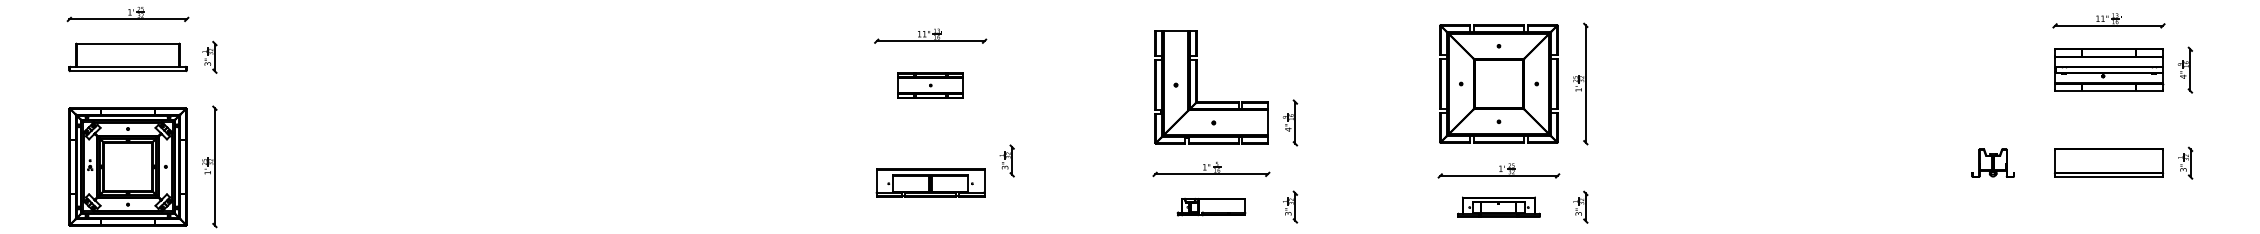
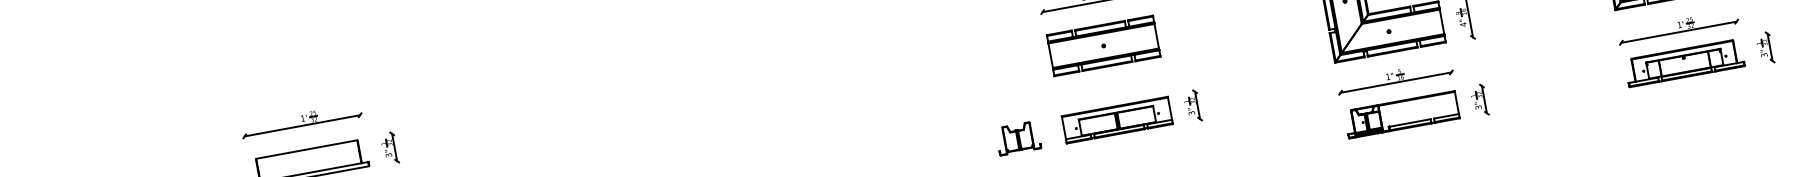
part: (930, 85) -> (1103, 45), size x1.67
part: (829, 160) -> (1017, 137), added
part: (930, 182) -> (1117, 119), moved
part: (1211, 206) -> (1401, 114), size x1.67
part: (1498, 206) -> (1684, 62), size x1.43

